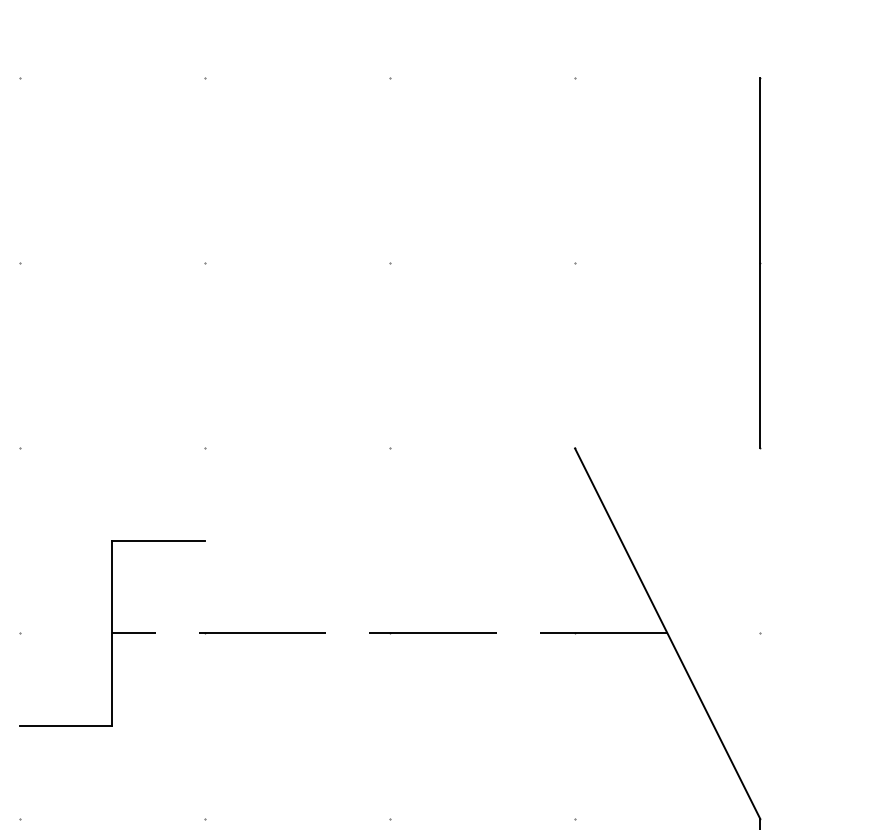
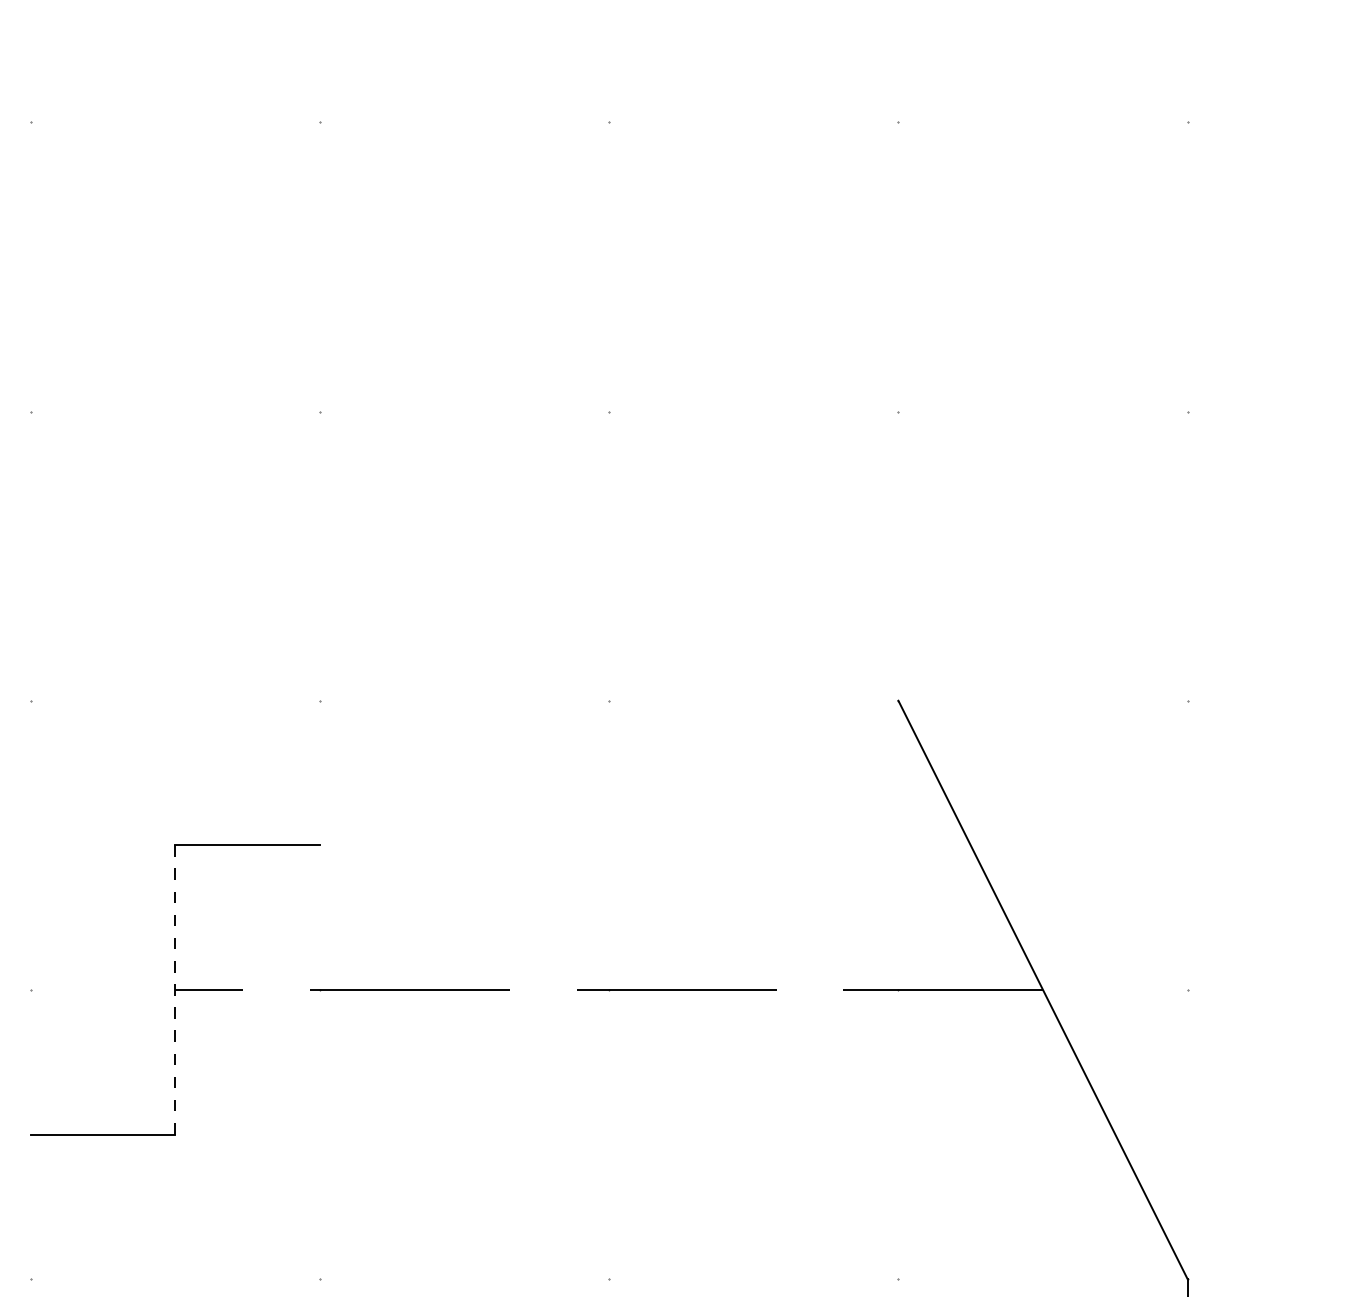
line: (760, 263) -> (1188, 411), removed
line: (112, 633) -> (175, 989), solid -> dashed

